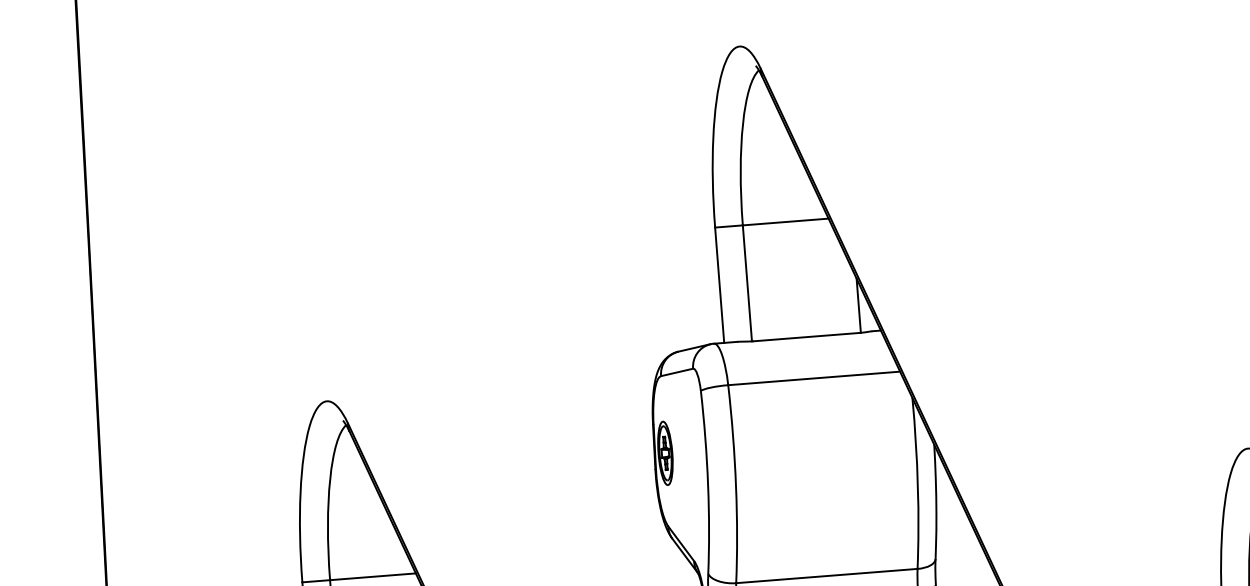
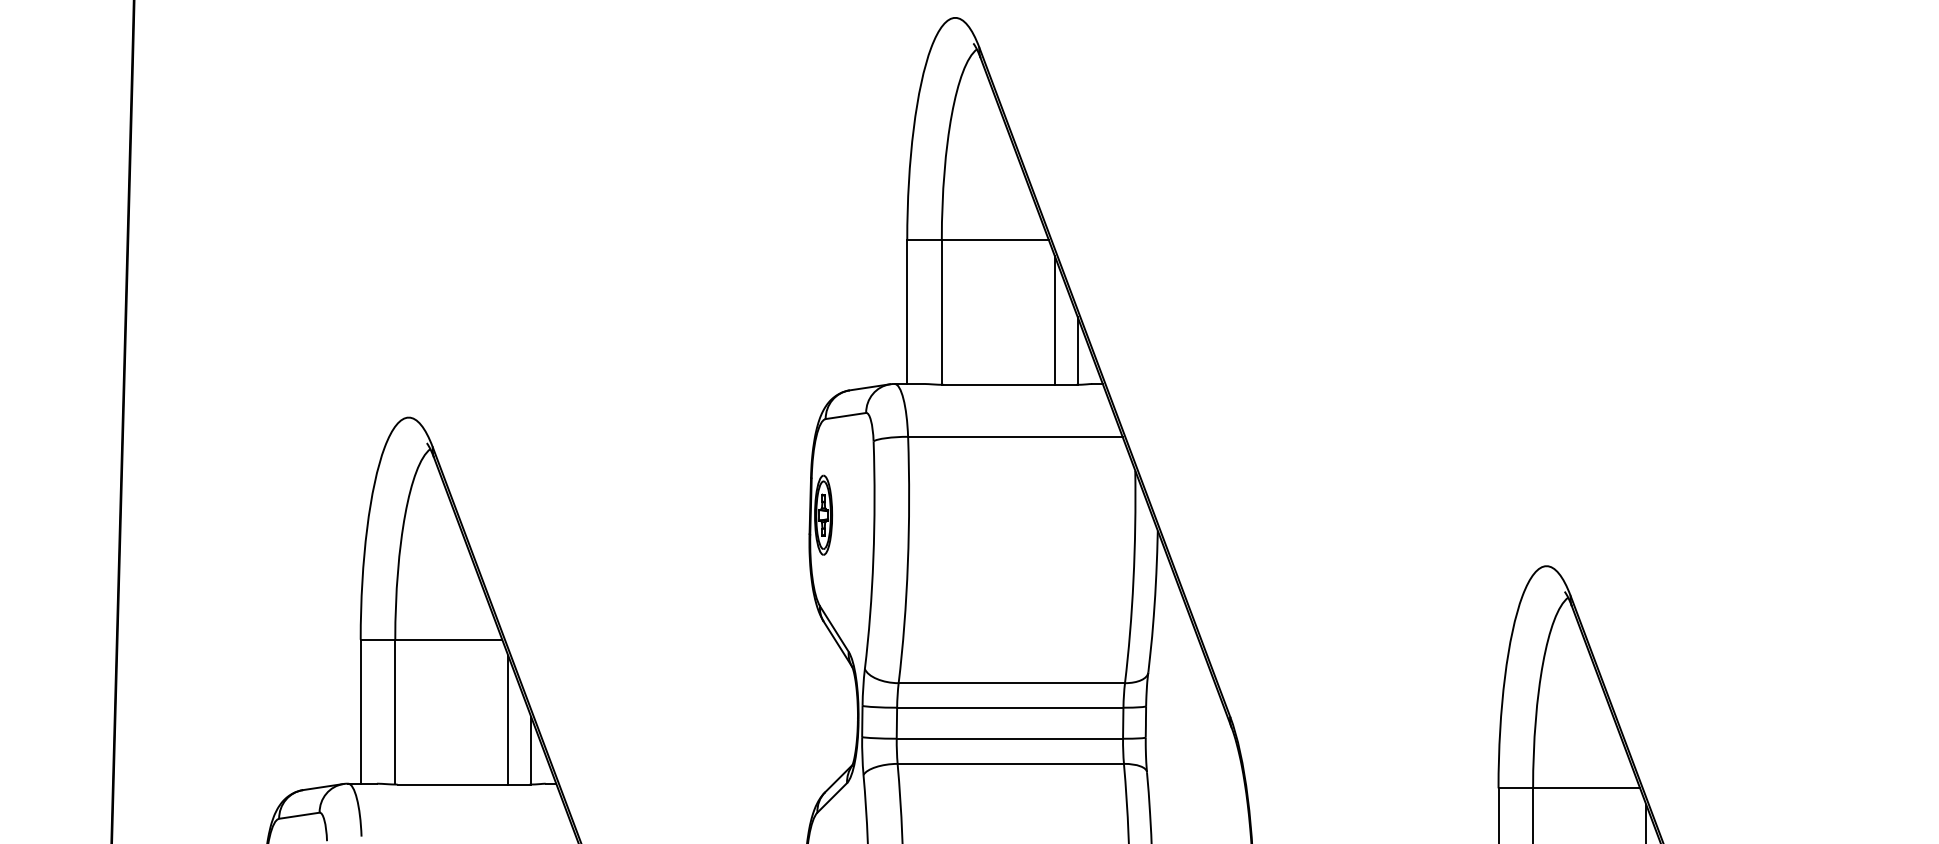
line: (839, 282) -> (1055, 320), added

